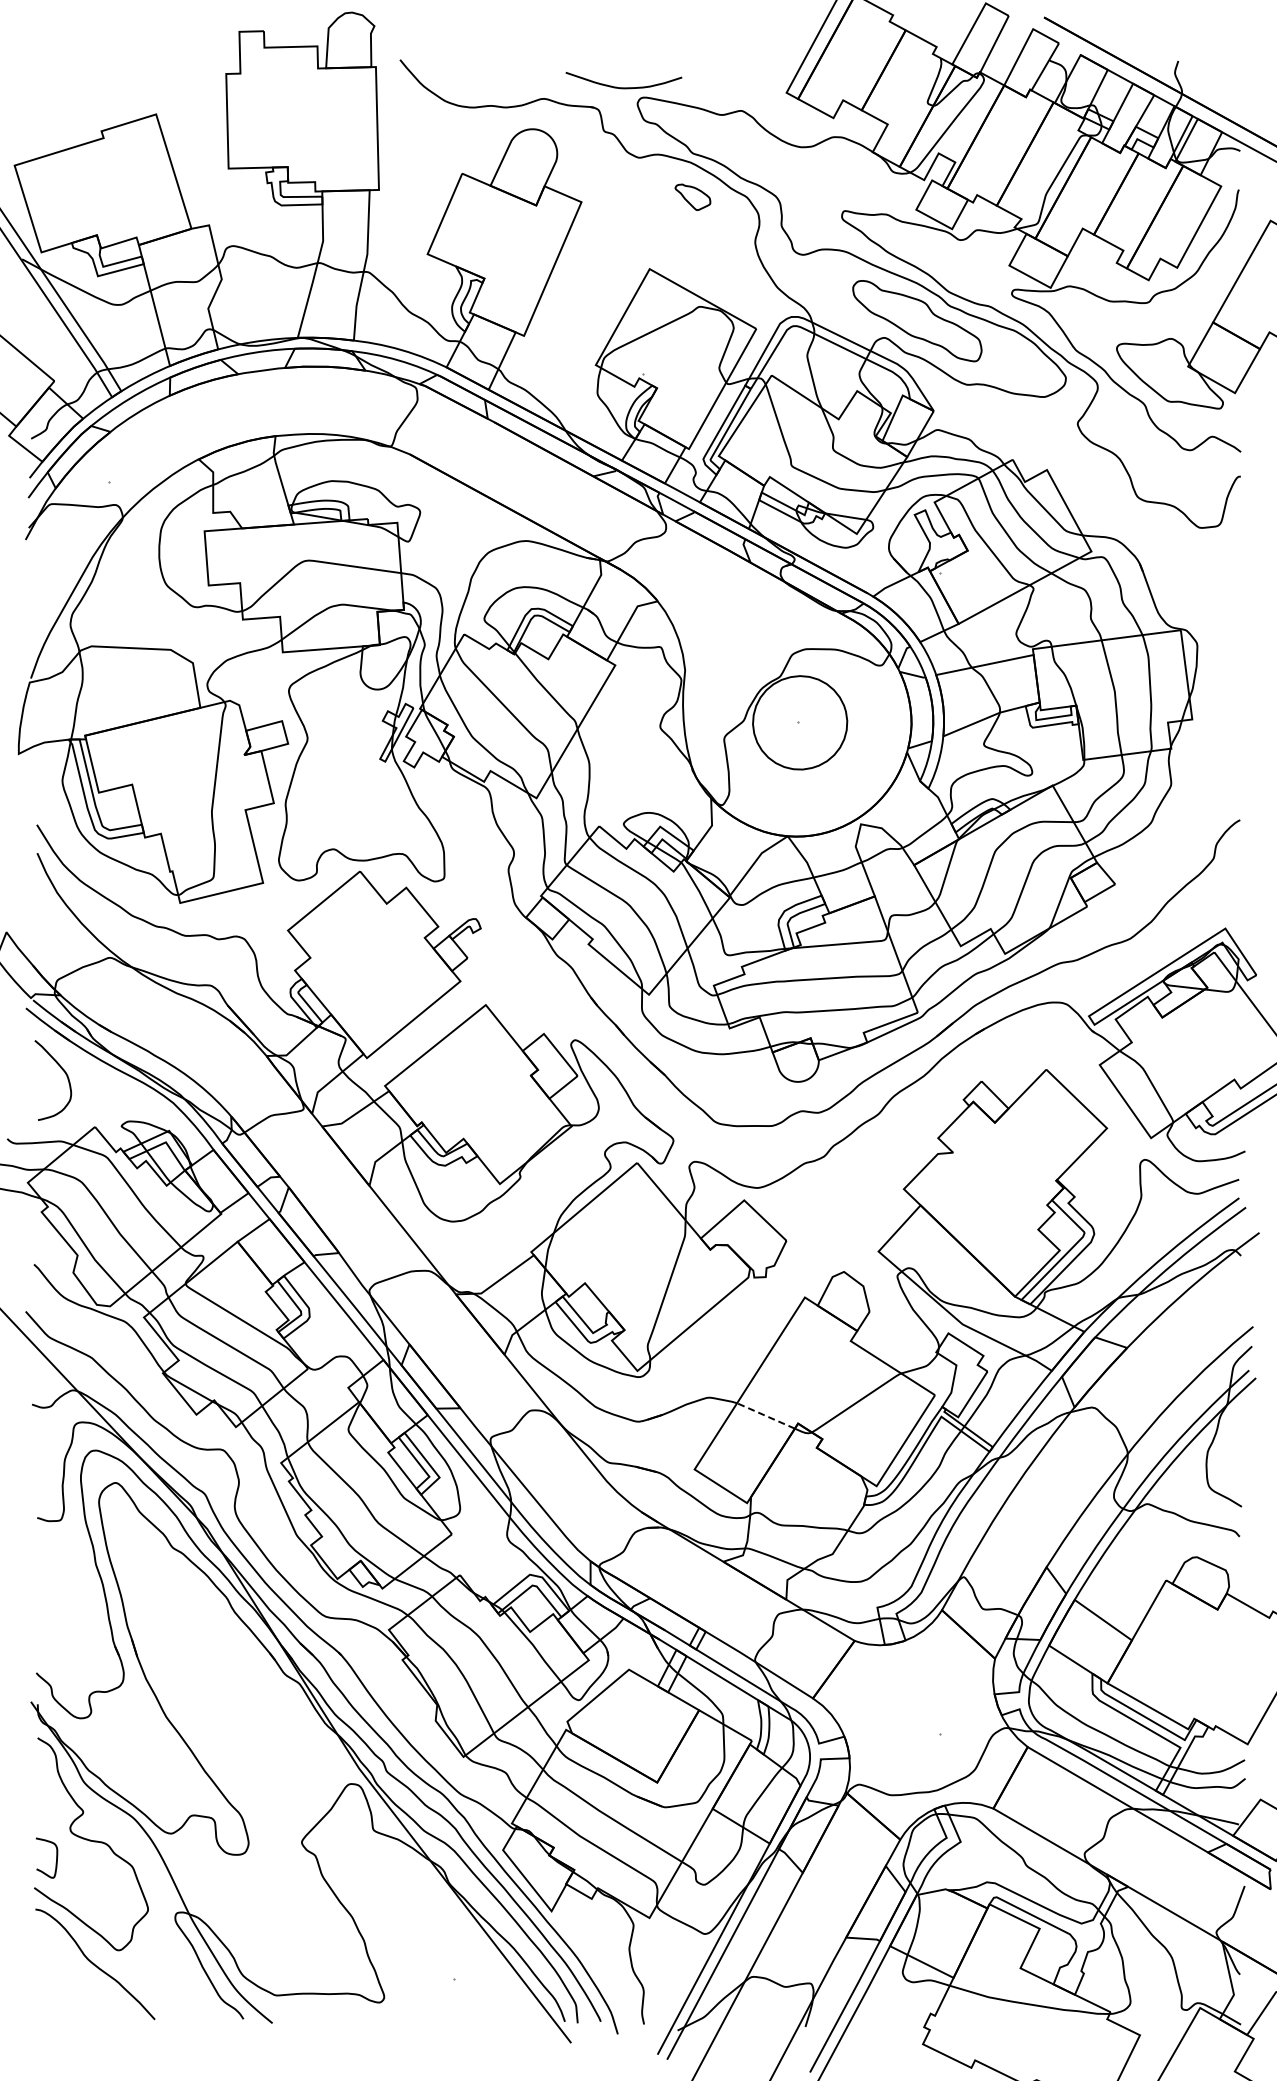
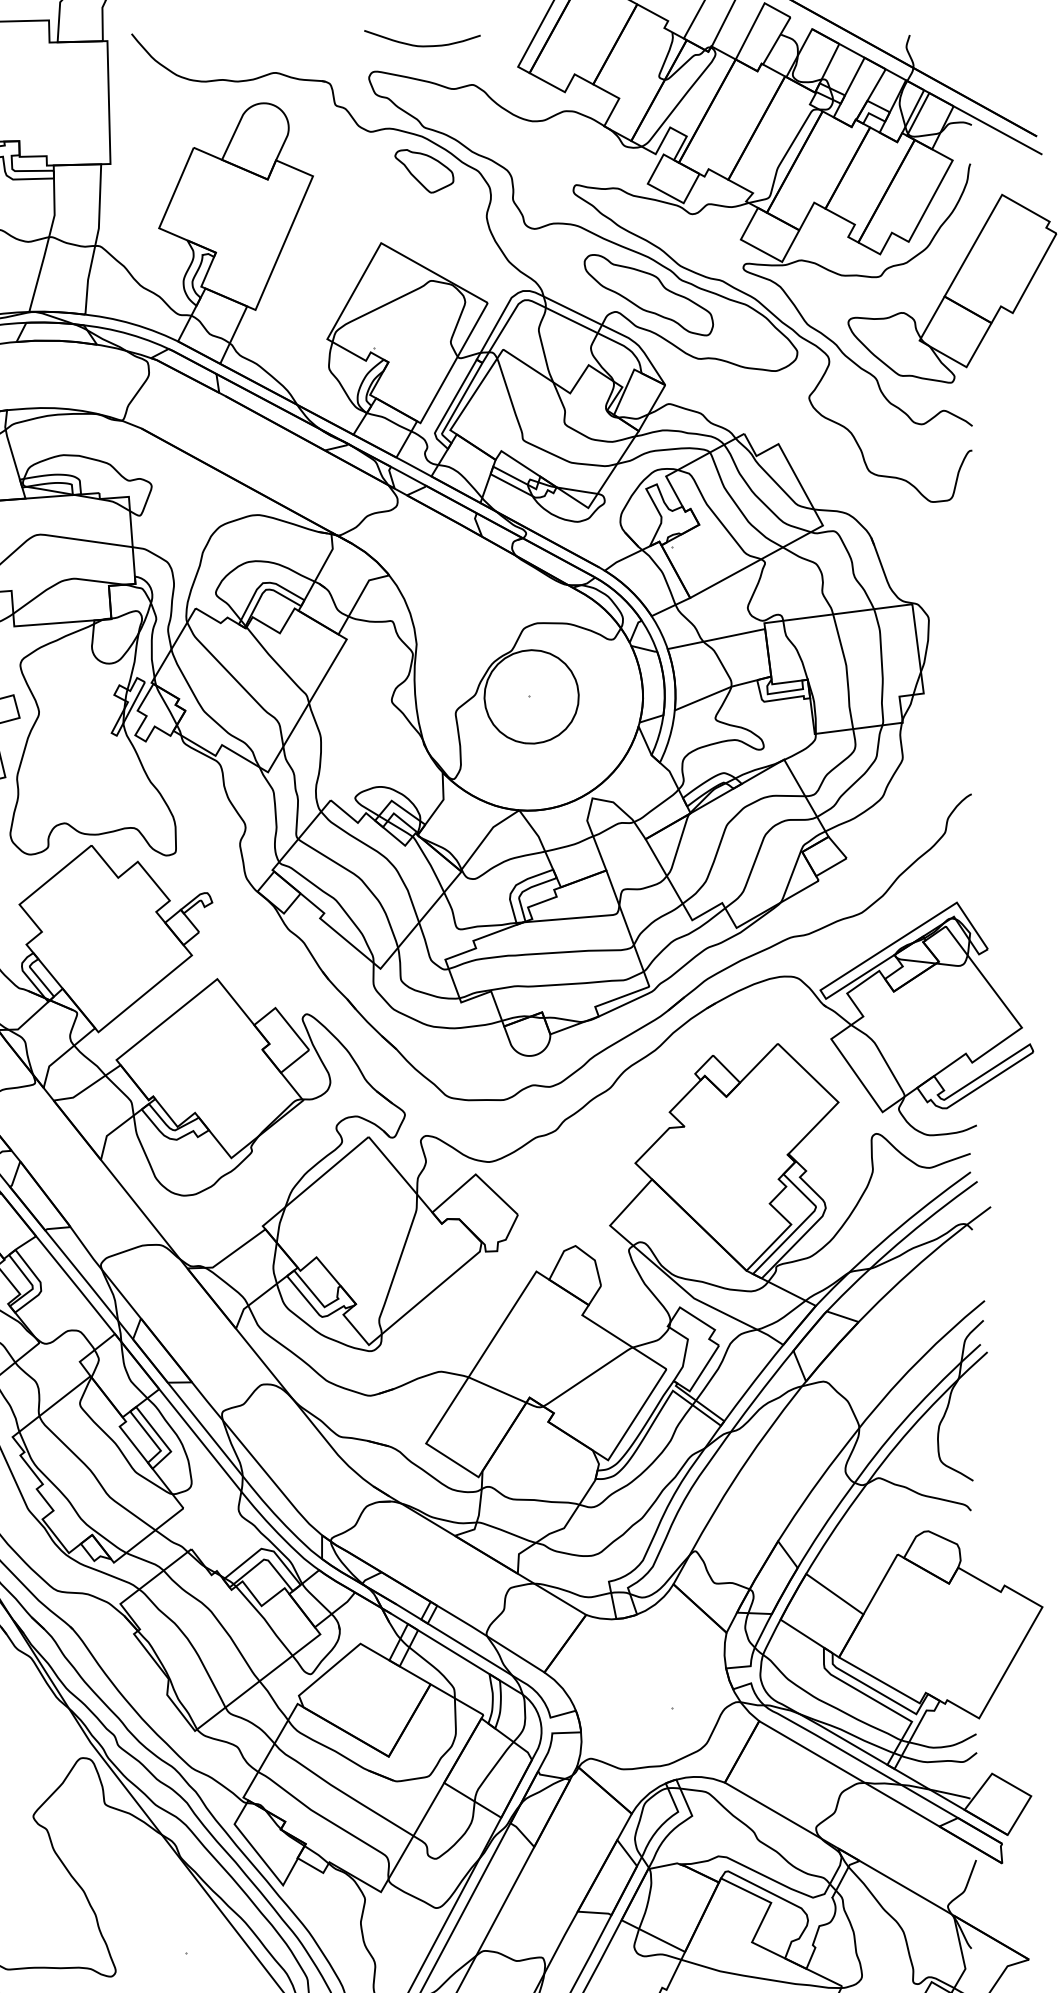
curve: (623, 87) -> (422, 45), moved
part: (692, 197) -> (424, 171), size x1.67
line: (766, 1415) -> (498, 1389), dashed -> solid

